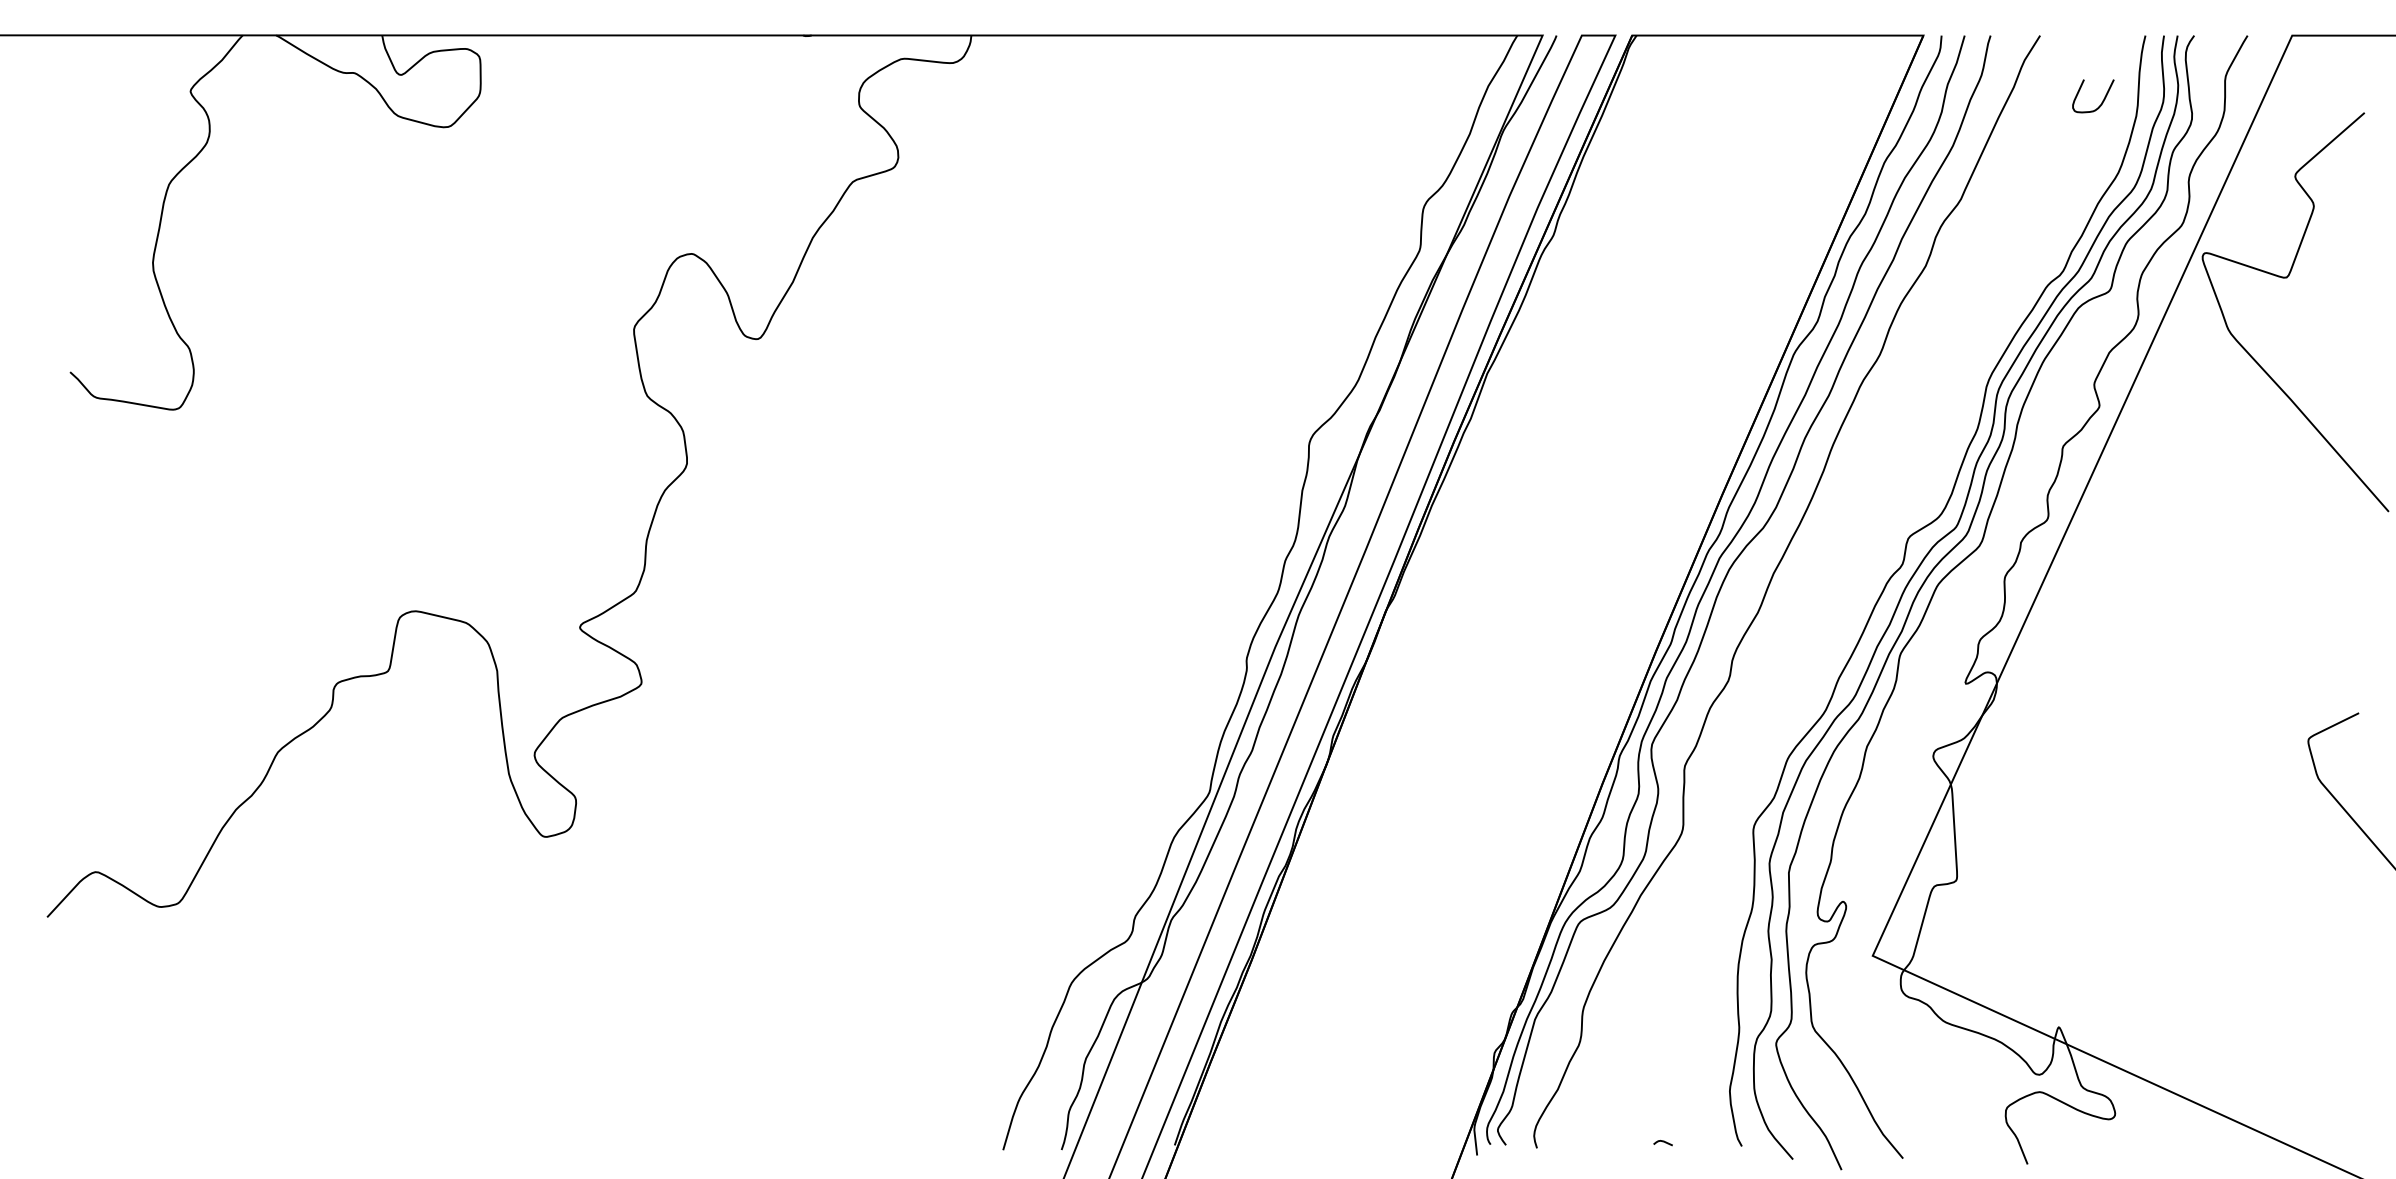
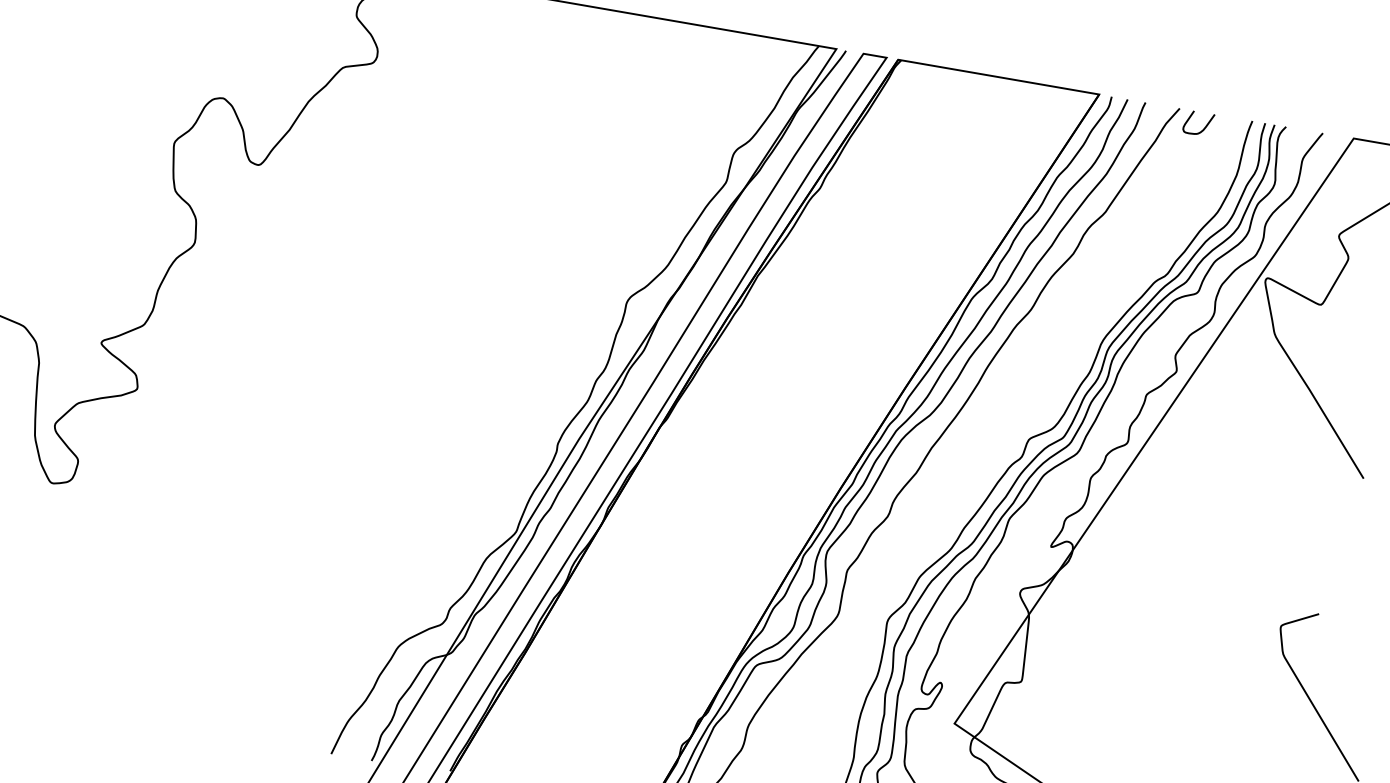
curve: (2102, 100) -> (1204, 127), moved

